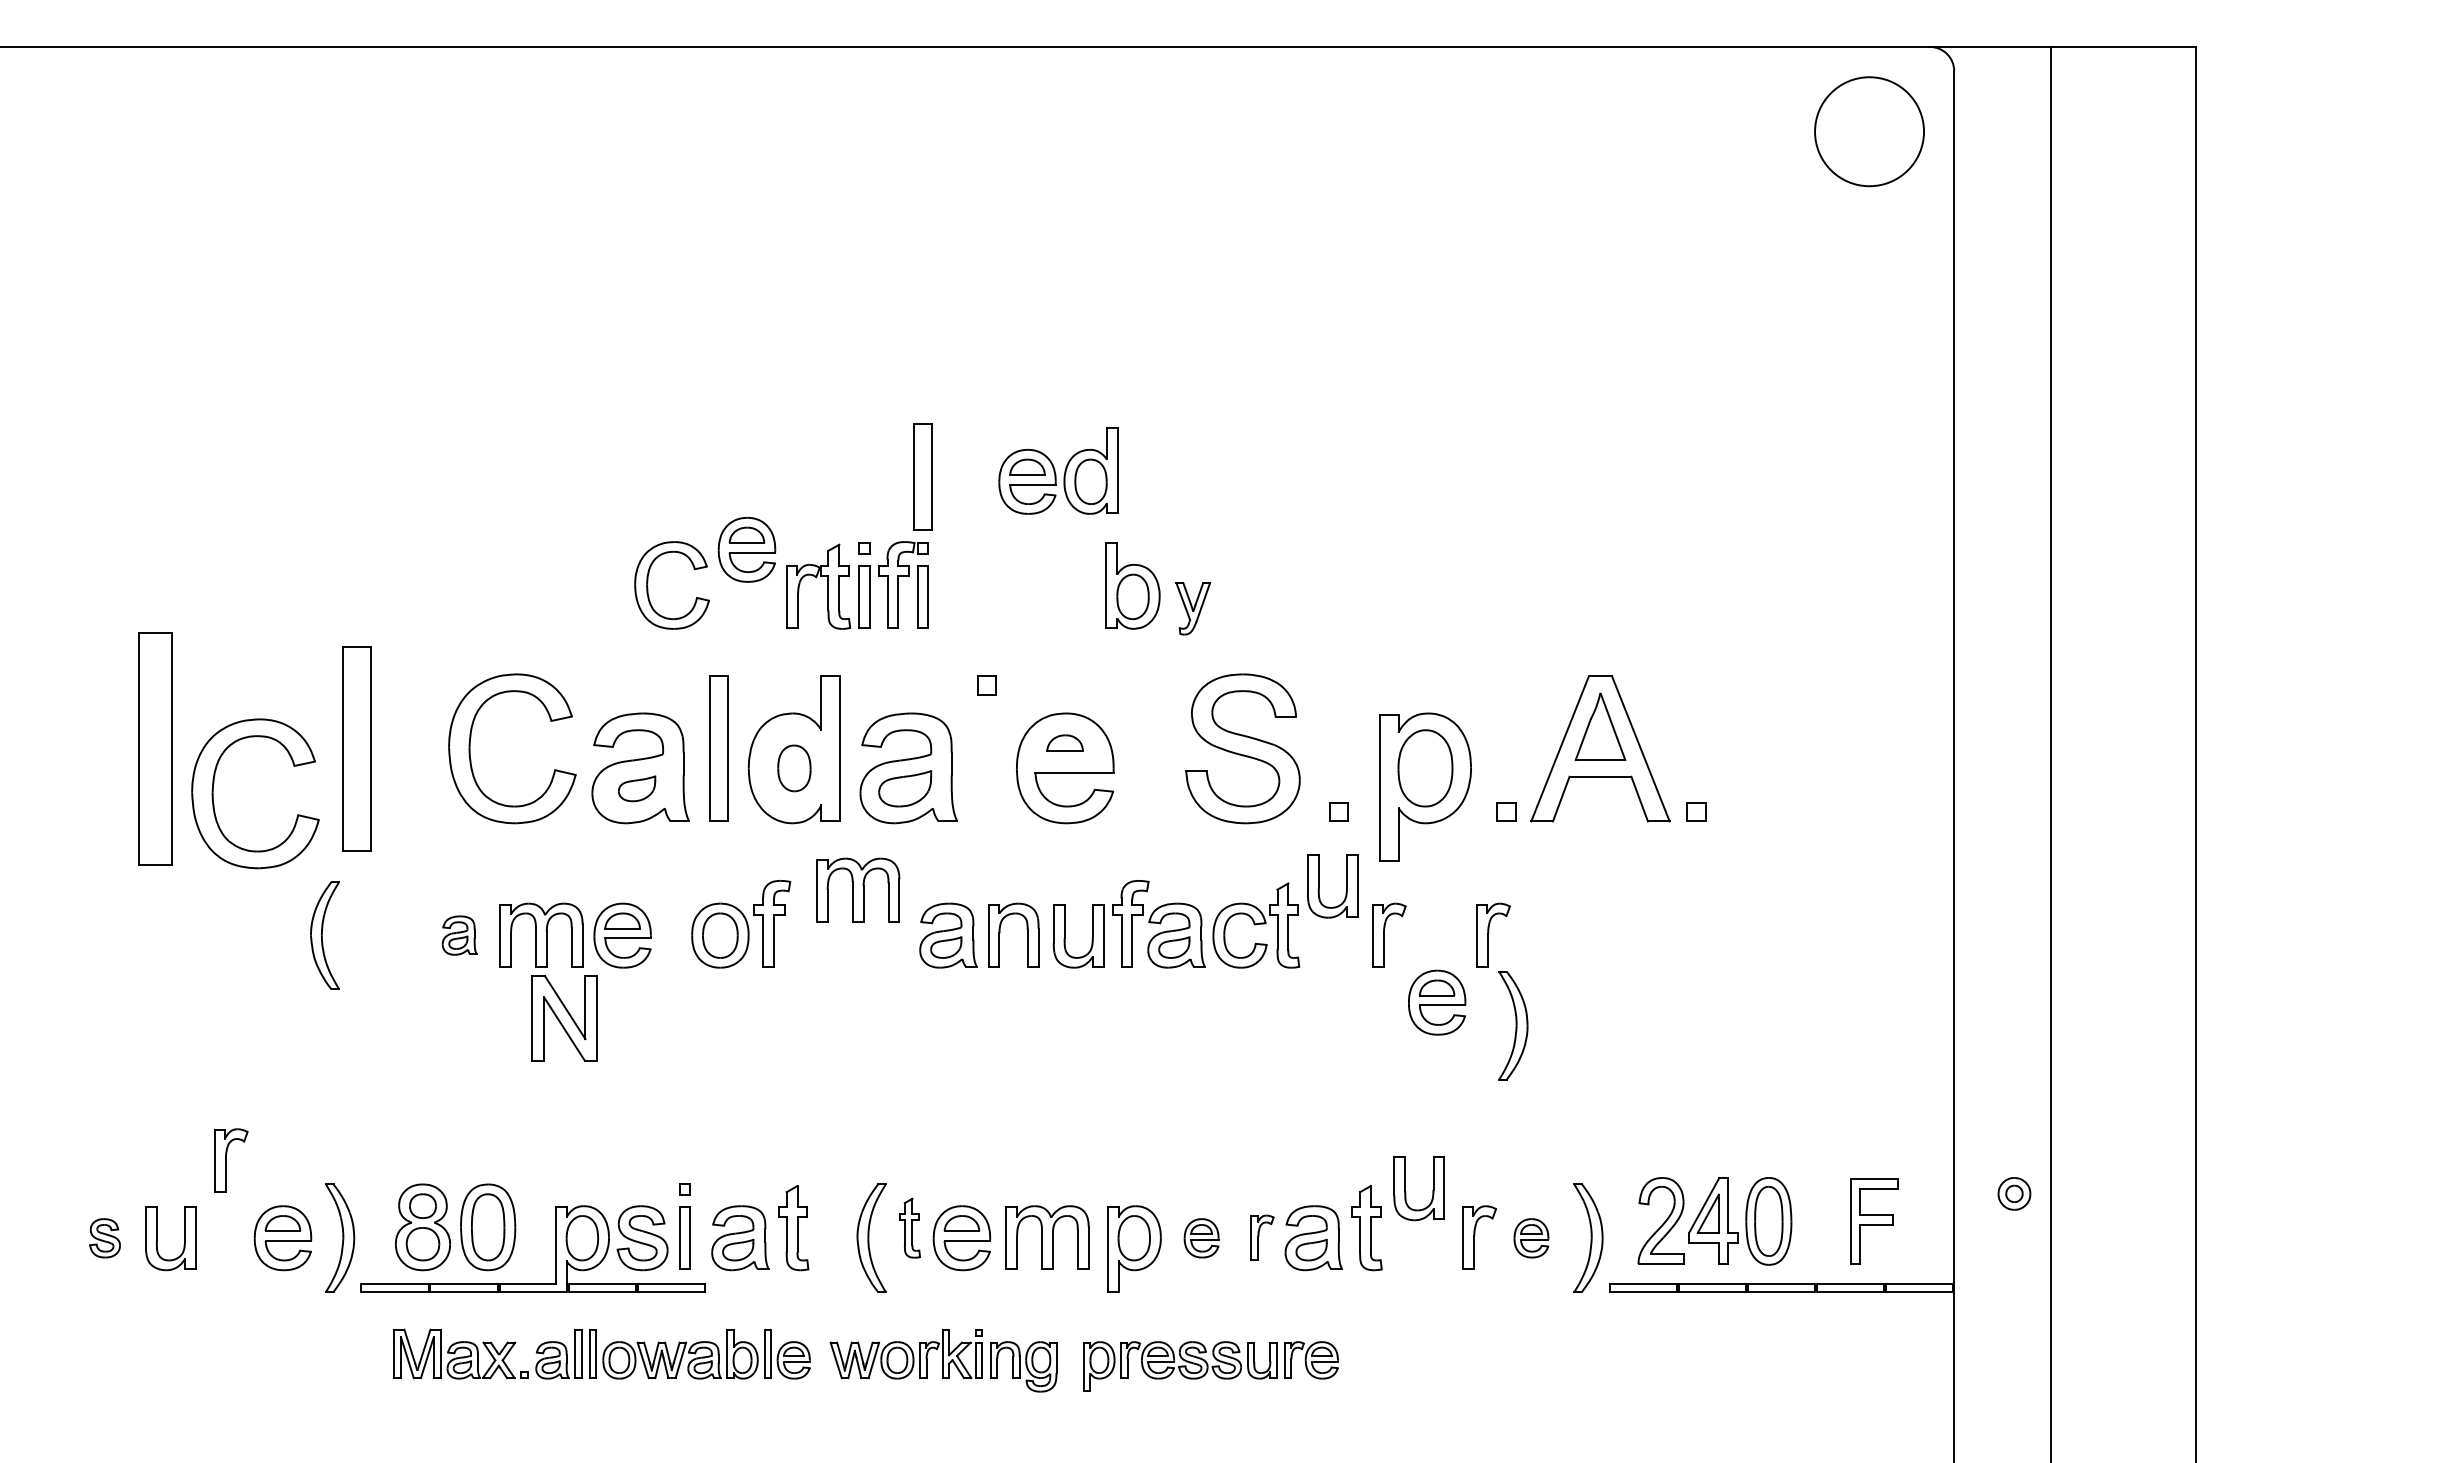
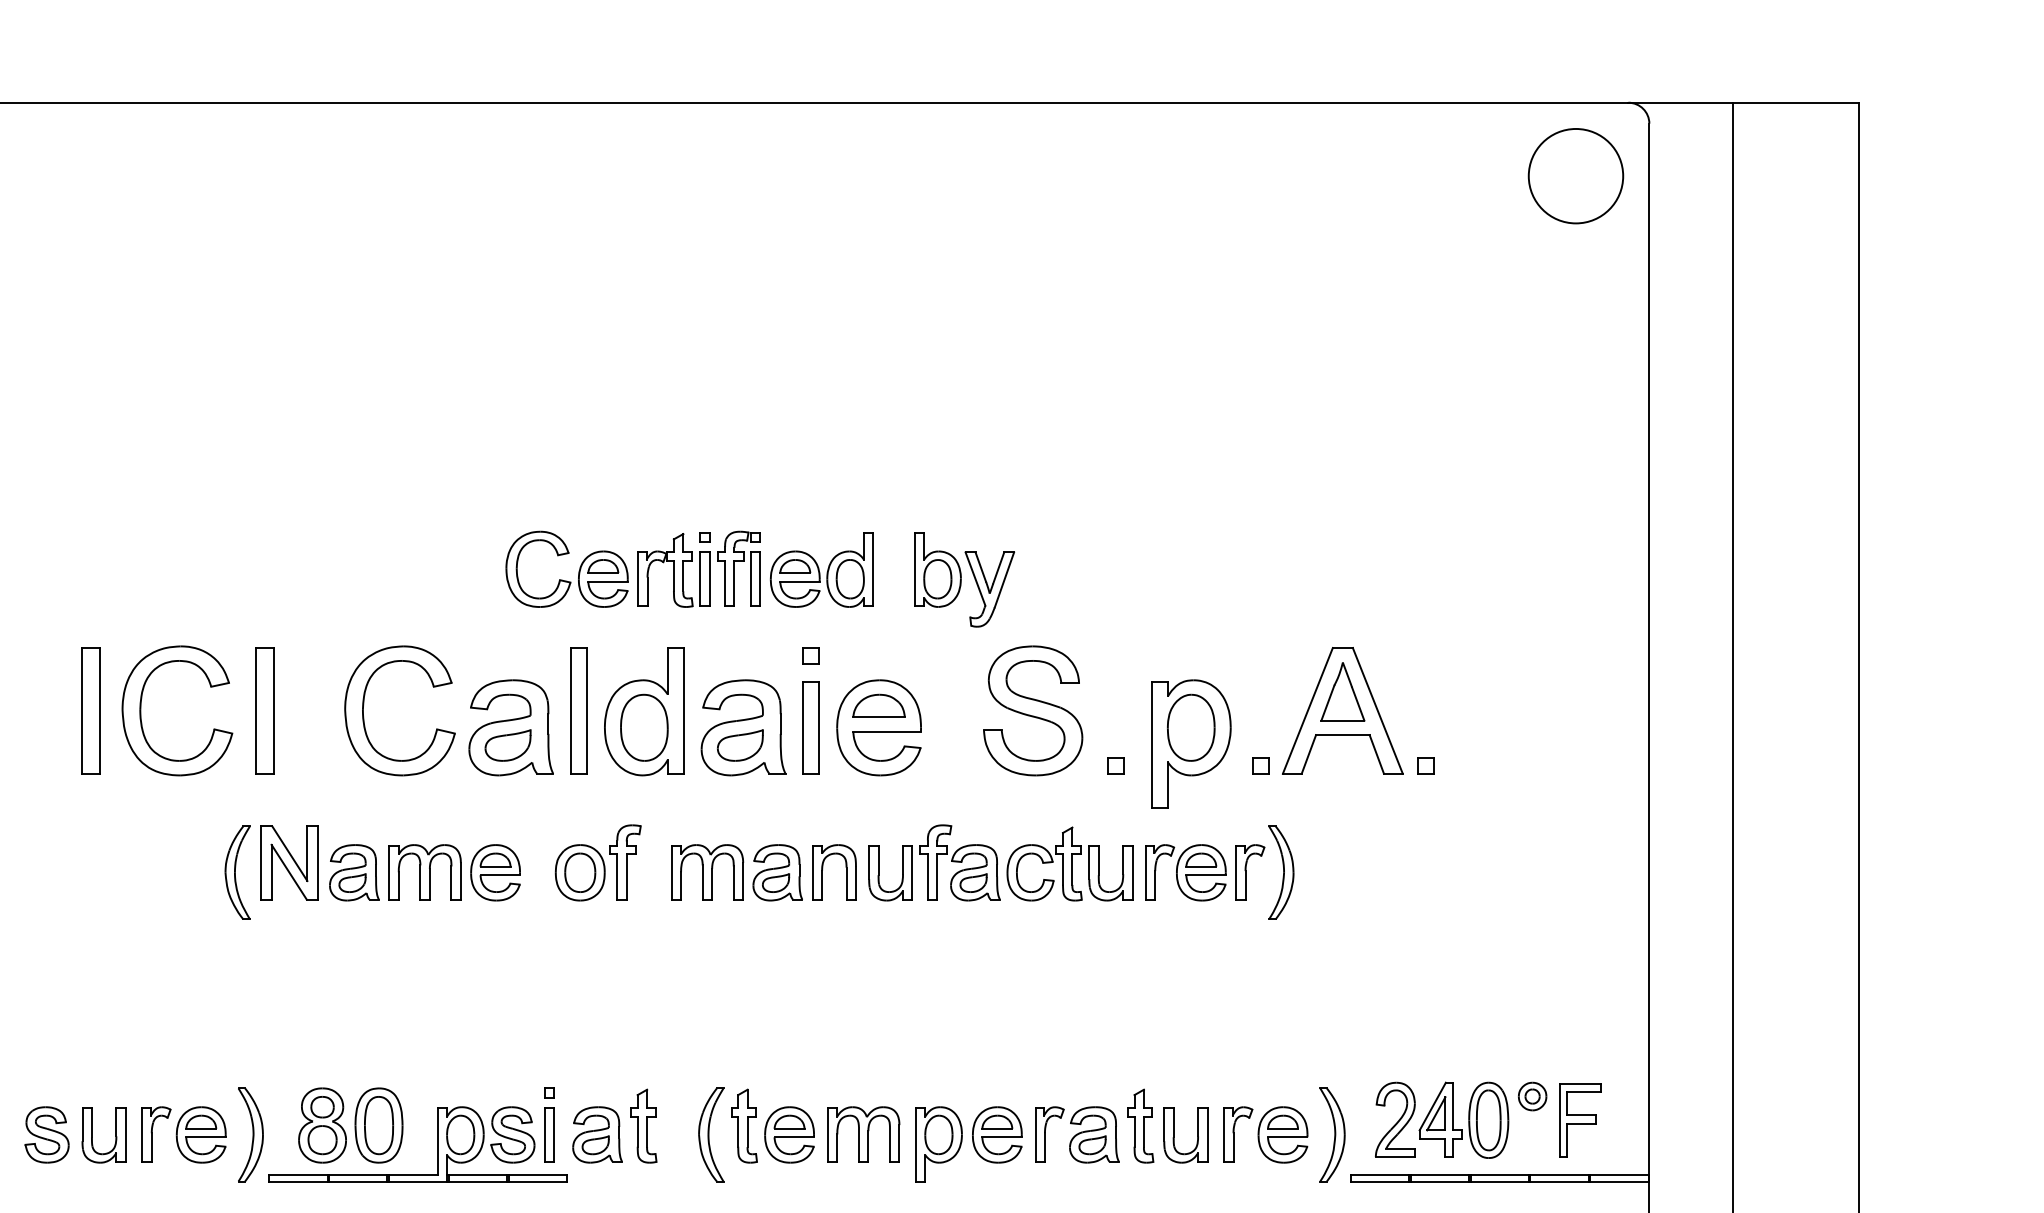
part: (1058, 470) -> (822, 569), moved
part: (922, 476) -> (810, 727), moved
part: (746, 549) -> (602, 578), moved
part: (1193, 608) -> (990, 589), size x1.67
part: (1064, 742) -> (878, 705), size x1.67
part: (155, 748) -> (90, 710), size x0.62
part: (356, 748) -> (264, 710), size x0.71
part: (794, 768) -> (644, 727), size x1.67
part: (636, 788) -> (507, 745), size x1.43
part: (213, 793) -> (141, 710), moved
part: (1319, 886) -> (1099, 873), moved
part: (858, 889) -> (707, 871), moved
part: (459, 935) -> (354, 872), size x1.67
part: (1437, 1002) -> (1201, 872), moved
part: (564, 1018) -> (289, 863), moved
part: (1513, 1025) -> (1281, 872), moved
part: (231, 1160) -> (156, 1134), moved
part: (1406, 1191) -> (1174, 1137), moved
part: (2014, 1193) -> (1532, 1096), moved
part: (909, 1228) -> (744, 1126), size x1.43
part: (1262, 1237) -> (1050, 1134), size x1.43
part: (104, 1238) -> (46, 1135), size x1.67
part: (1201, 1238) -> (997, 1135), size x1.67
part: (1531, 1238) -> (1283, 1135), size x1.67

